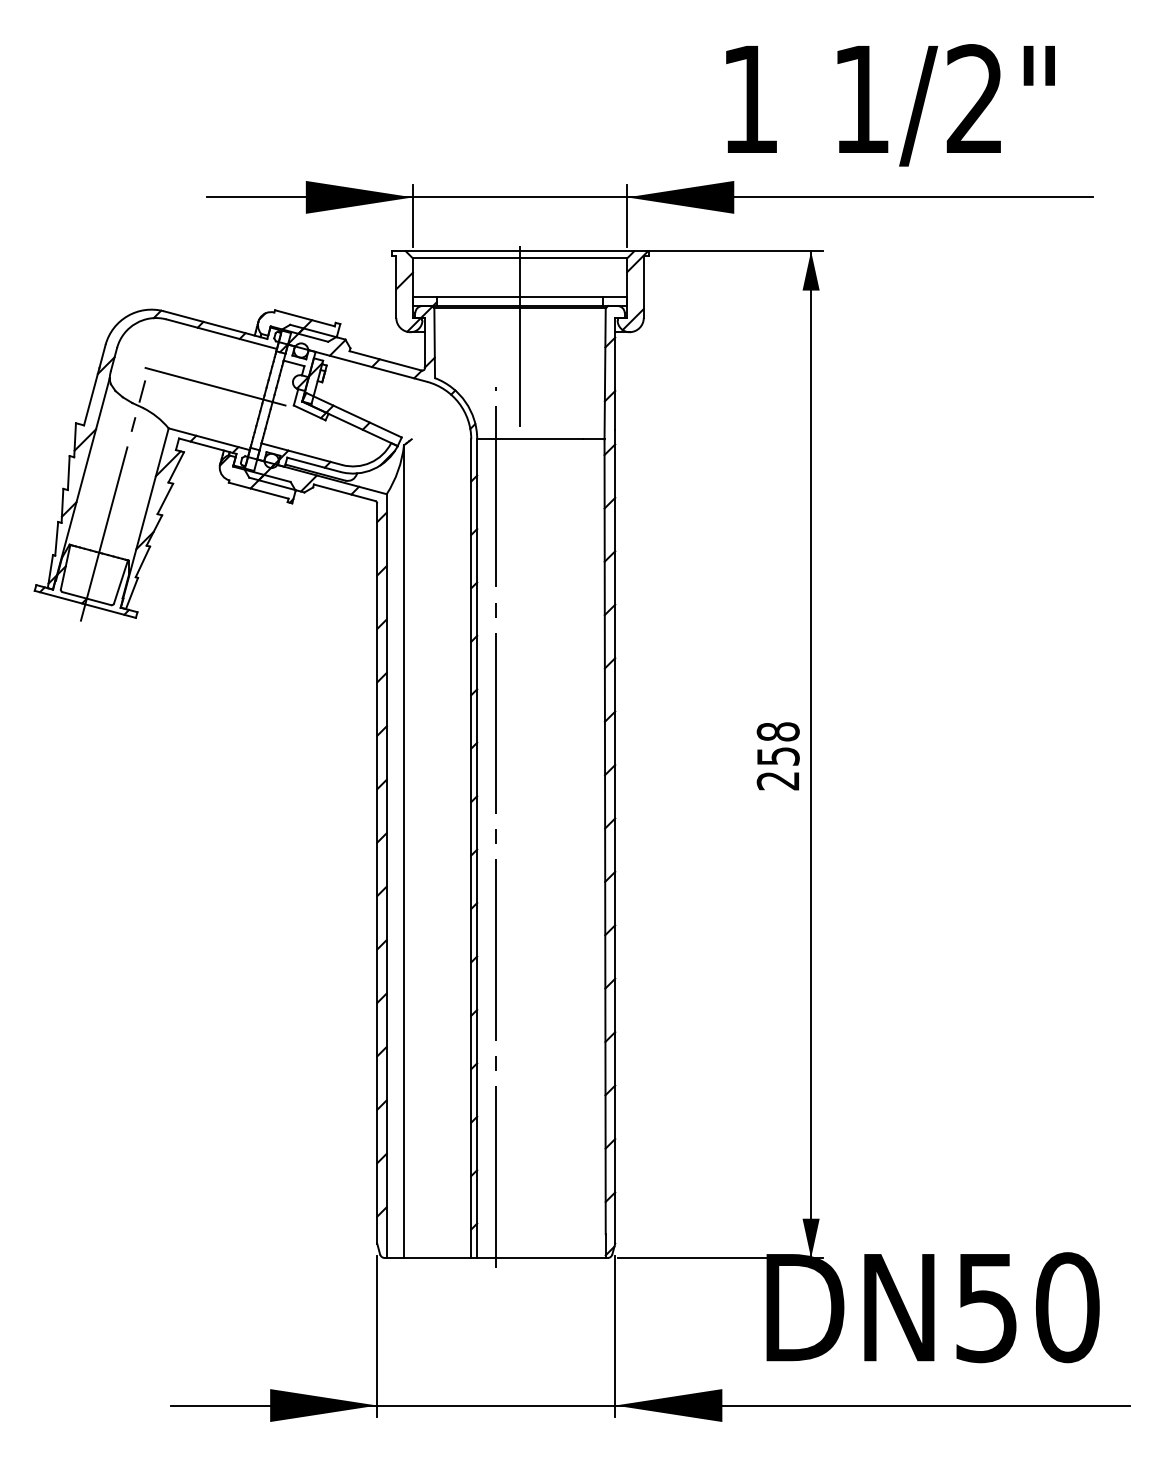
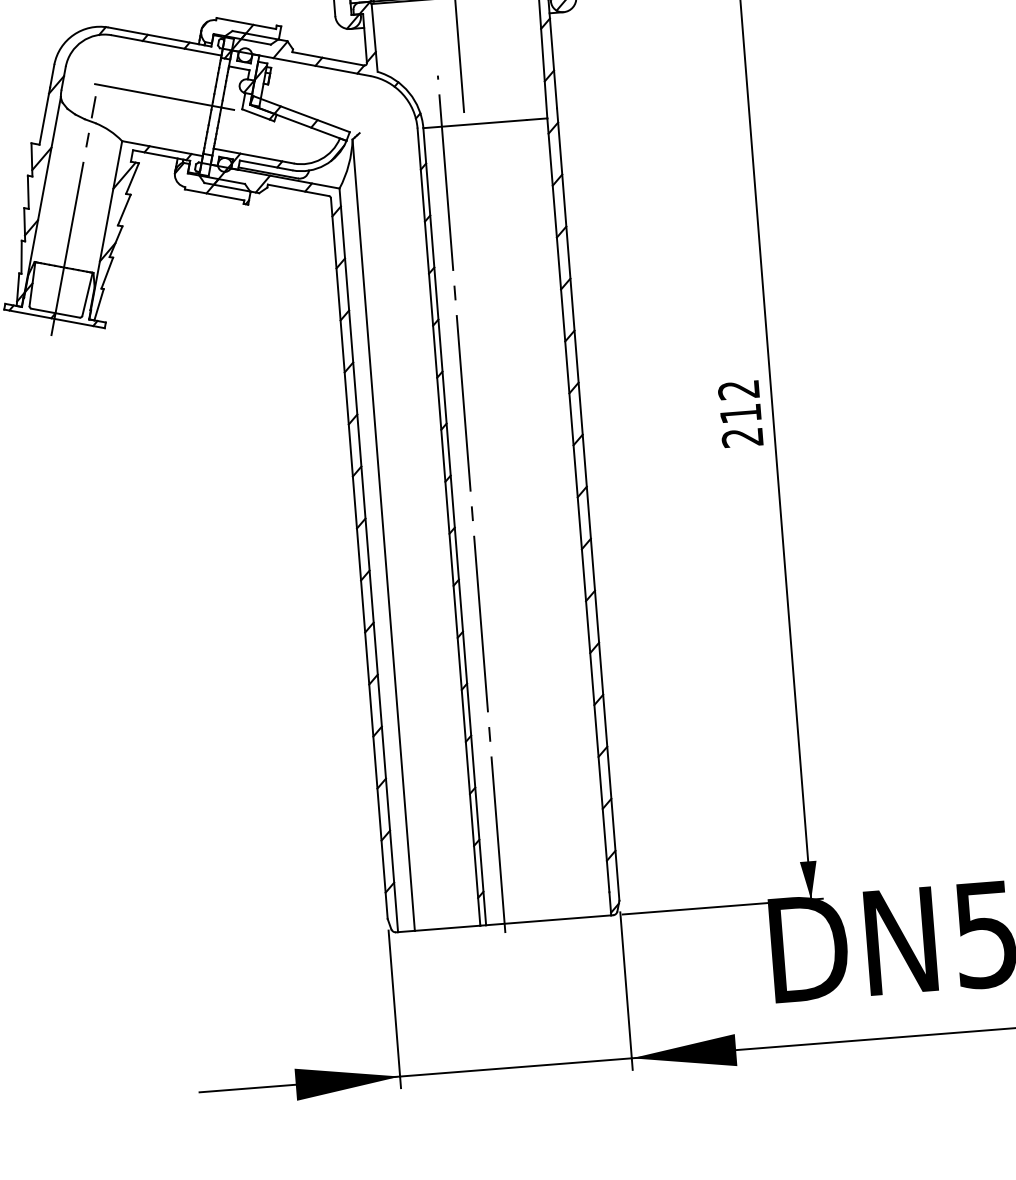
text: (777, 743) -> (739, 401), 258 -> 212

